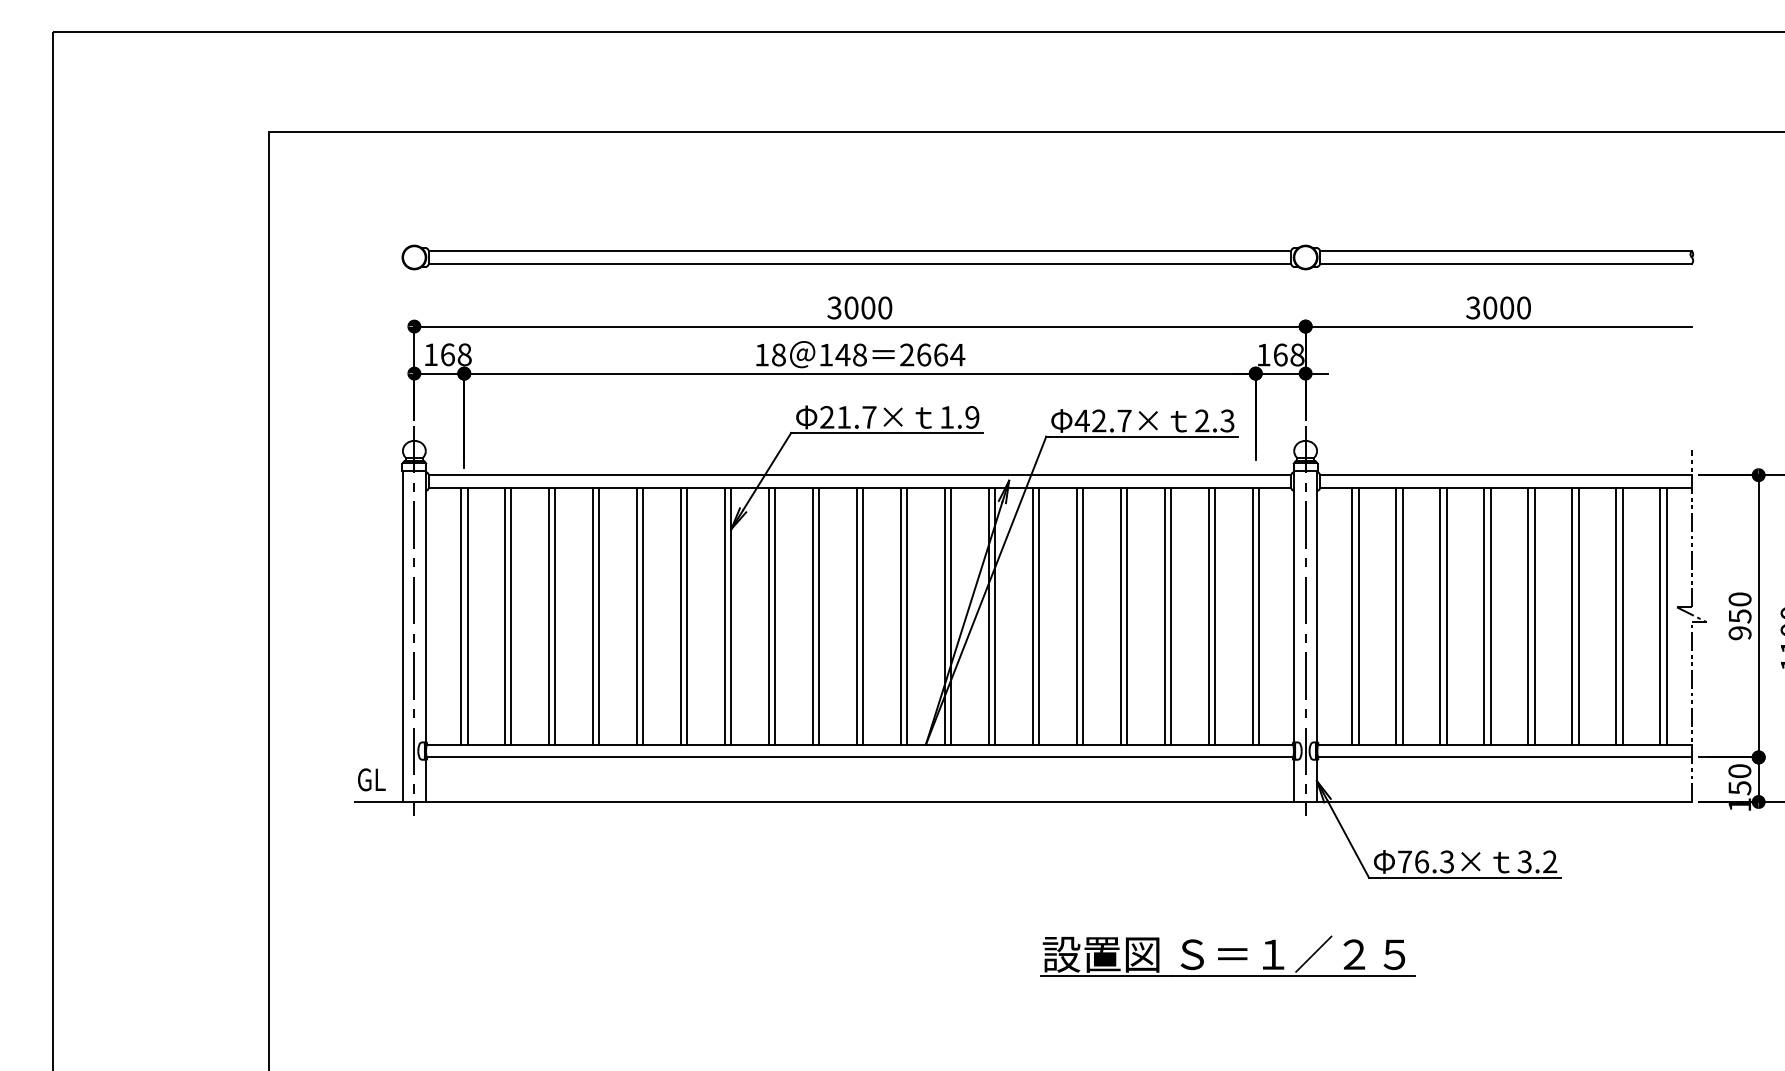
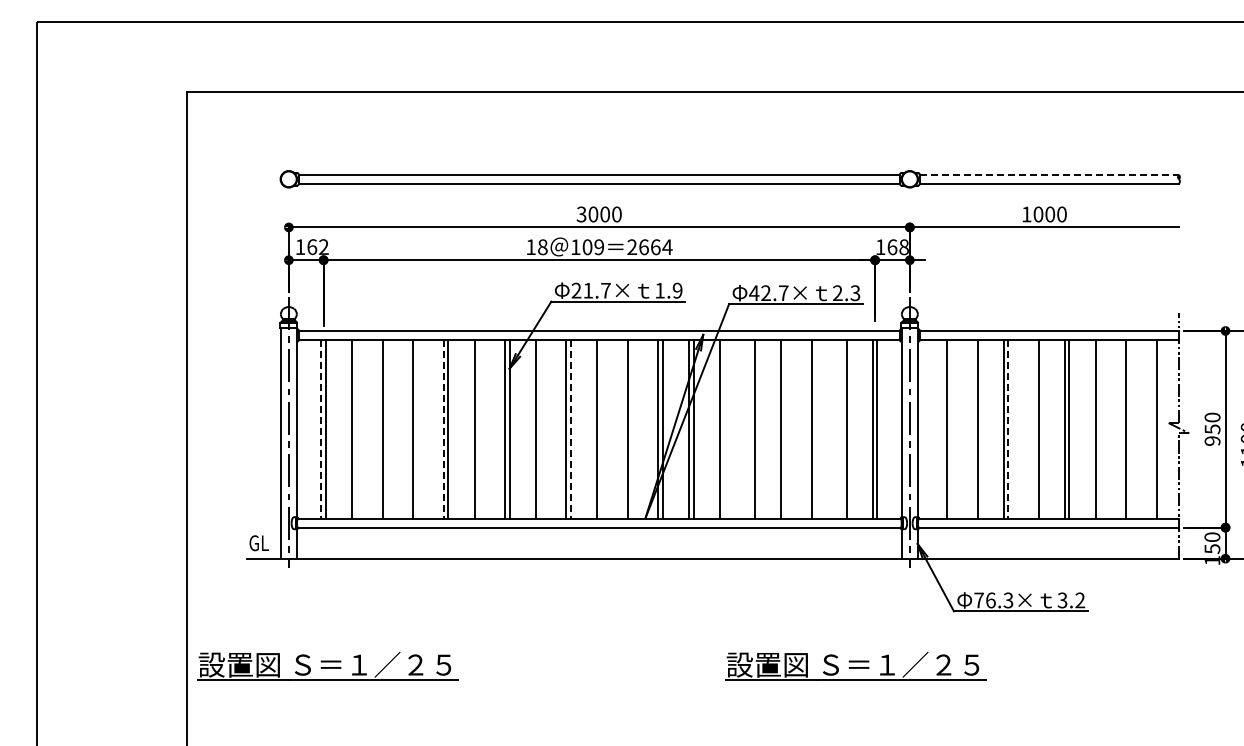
line: (1506, 250) -> (1049, 174), solid -> dashed
text: (1473, 308) -> (1026, 214), 3000 -> 1000
text: (464, 353) -> (323, 246), 168 -> 162
text: (851, 355) -> (593, 247), 148 -> 109
line: (511, 615) -> (356, 428), removed
line: (555, 615) -> (387, 428), removed
line: (599, 615) -> (417, 428), removed
line: (687, 615) -> (479, 428), removed
line: (775, 615) -> (540, 428), removed
line: (863, 615) -> (601, 428), removed
line: (907, 615) -> (632, 428), removed
line: (1039, 615) -> (724, 428), removed
line: (1076, 615) -> (750, 428), removed
line: (1127, 615) -> (785, 428), removed
line: (1171, 615) -> (816, 428), removed
line: (1208, 615) -> (842, 428), removed
line: (1352, 615) -> (942, 428), removed
line: (1396, 615) -> (973, 428), removed
line: (1484, 615) -> (1034, 428), removed
line: (1579, 615) -> (1100, 428), removed
line: (1622, 615) -> (1130, 428), removed
line: (1666, 615) -> (1161, 428), removed
line: (461, 616) -> (321, 429), solid -> dashed
line: (636, 616) -> (443, 429), solid -> dashed
line: (818, 616) -> (570, 429), solid -> dashed
line: (1447, 616) -> (1008, 429), solid -> dashed
part: (469, 955) -> (327, 665), added

